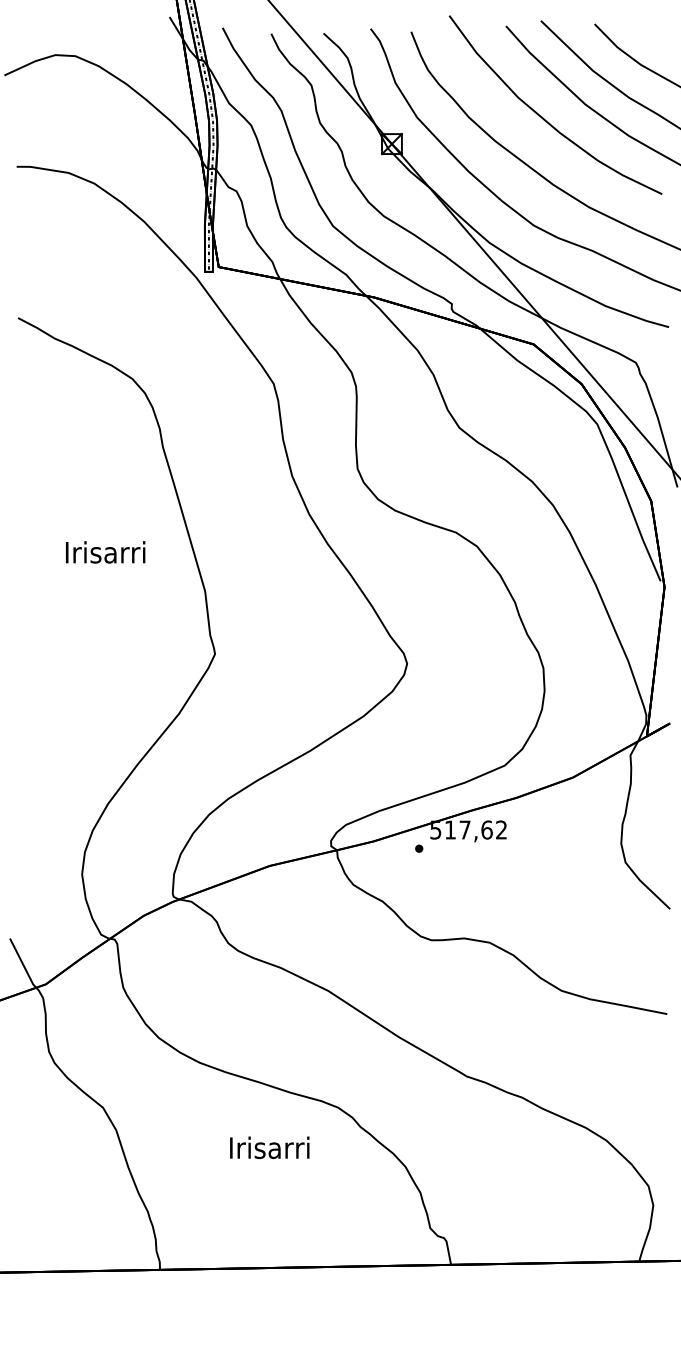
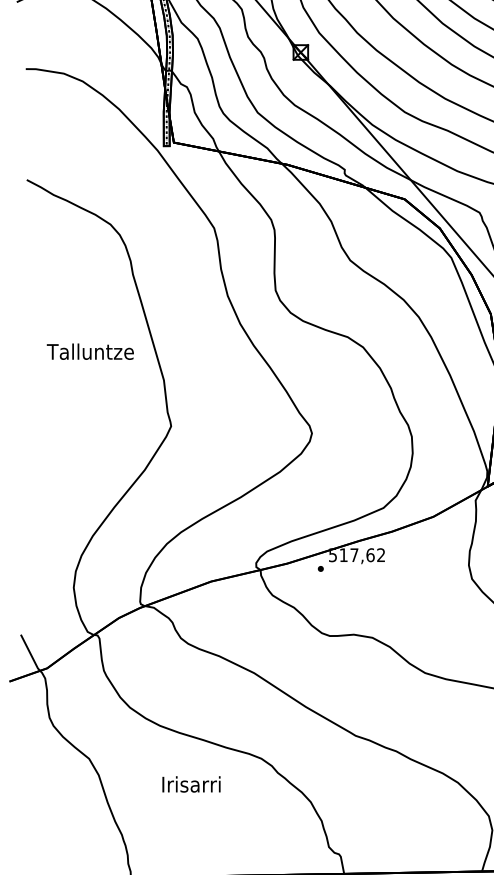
text: (104, 552) -> (90, 351), Irisarri -> Talluntze
text: (269, 1147) -> (191, 784), moved

